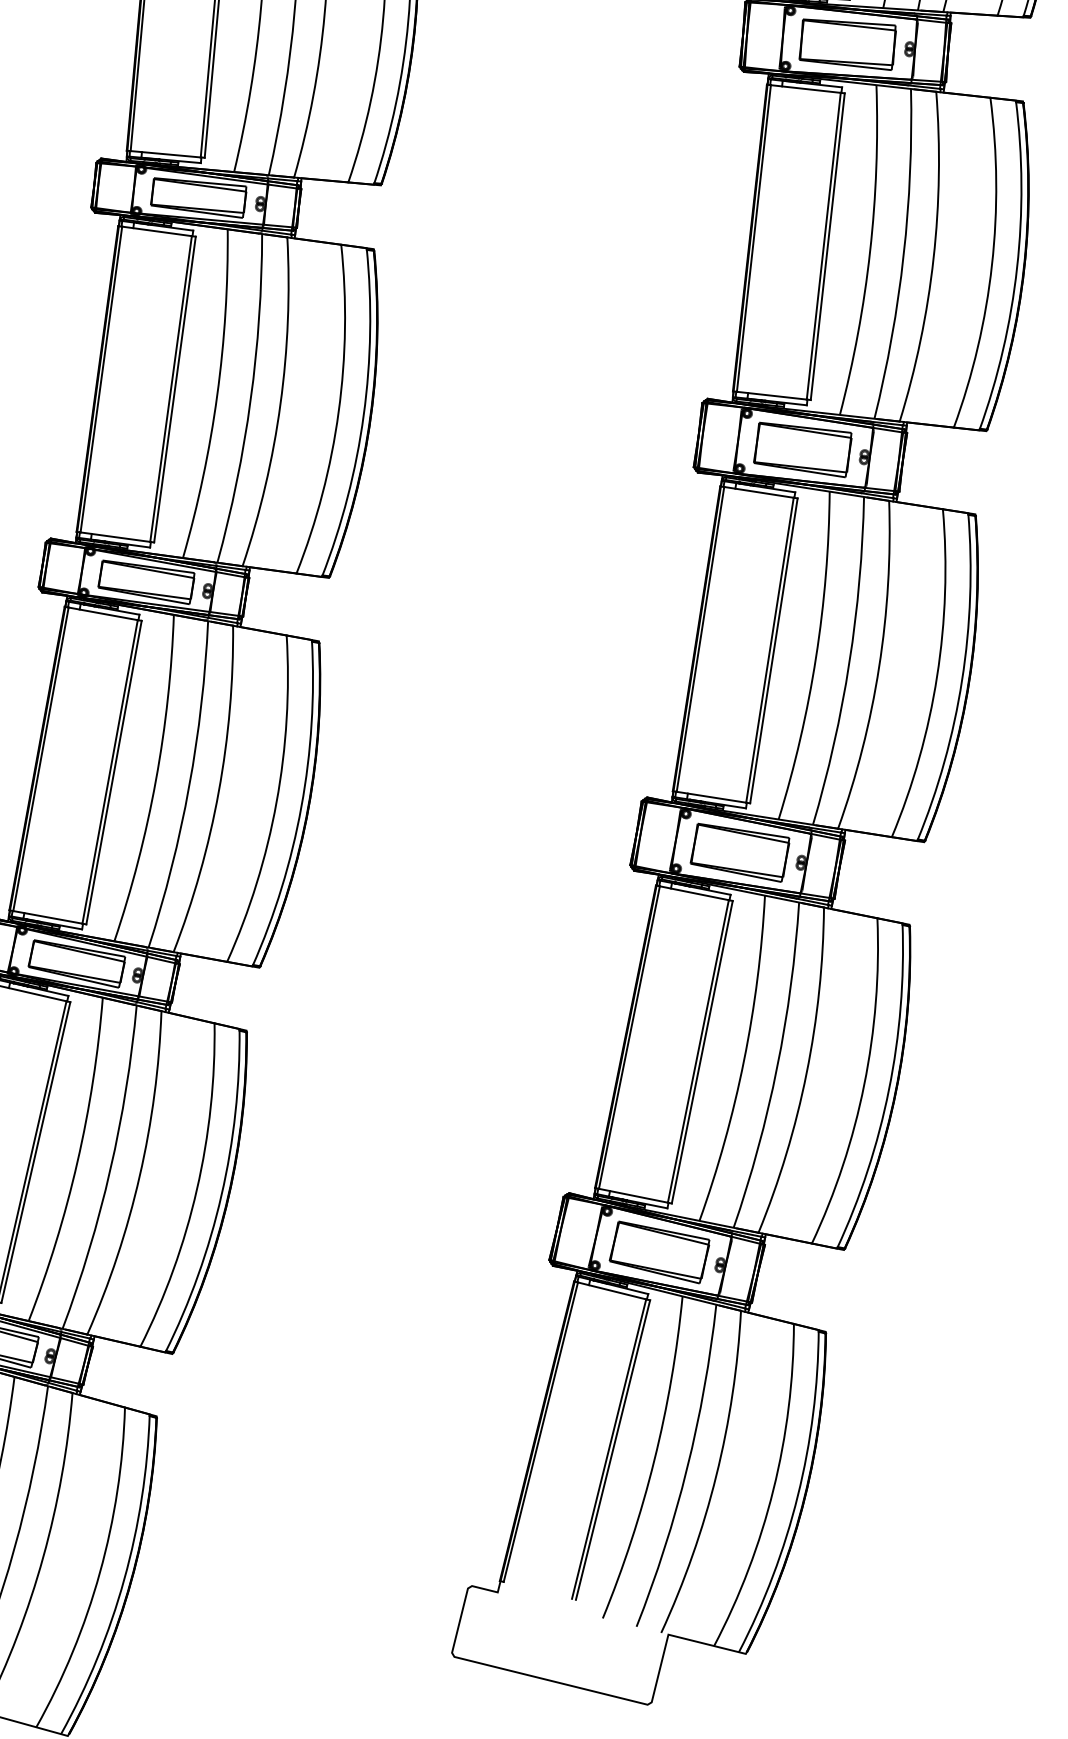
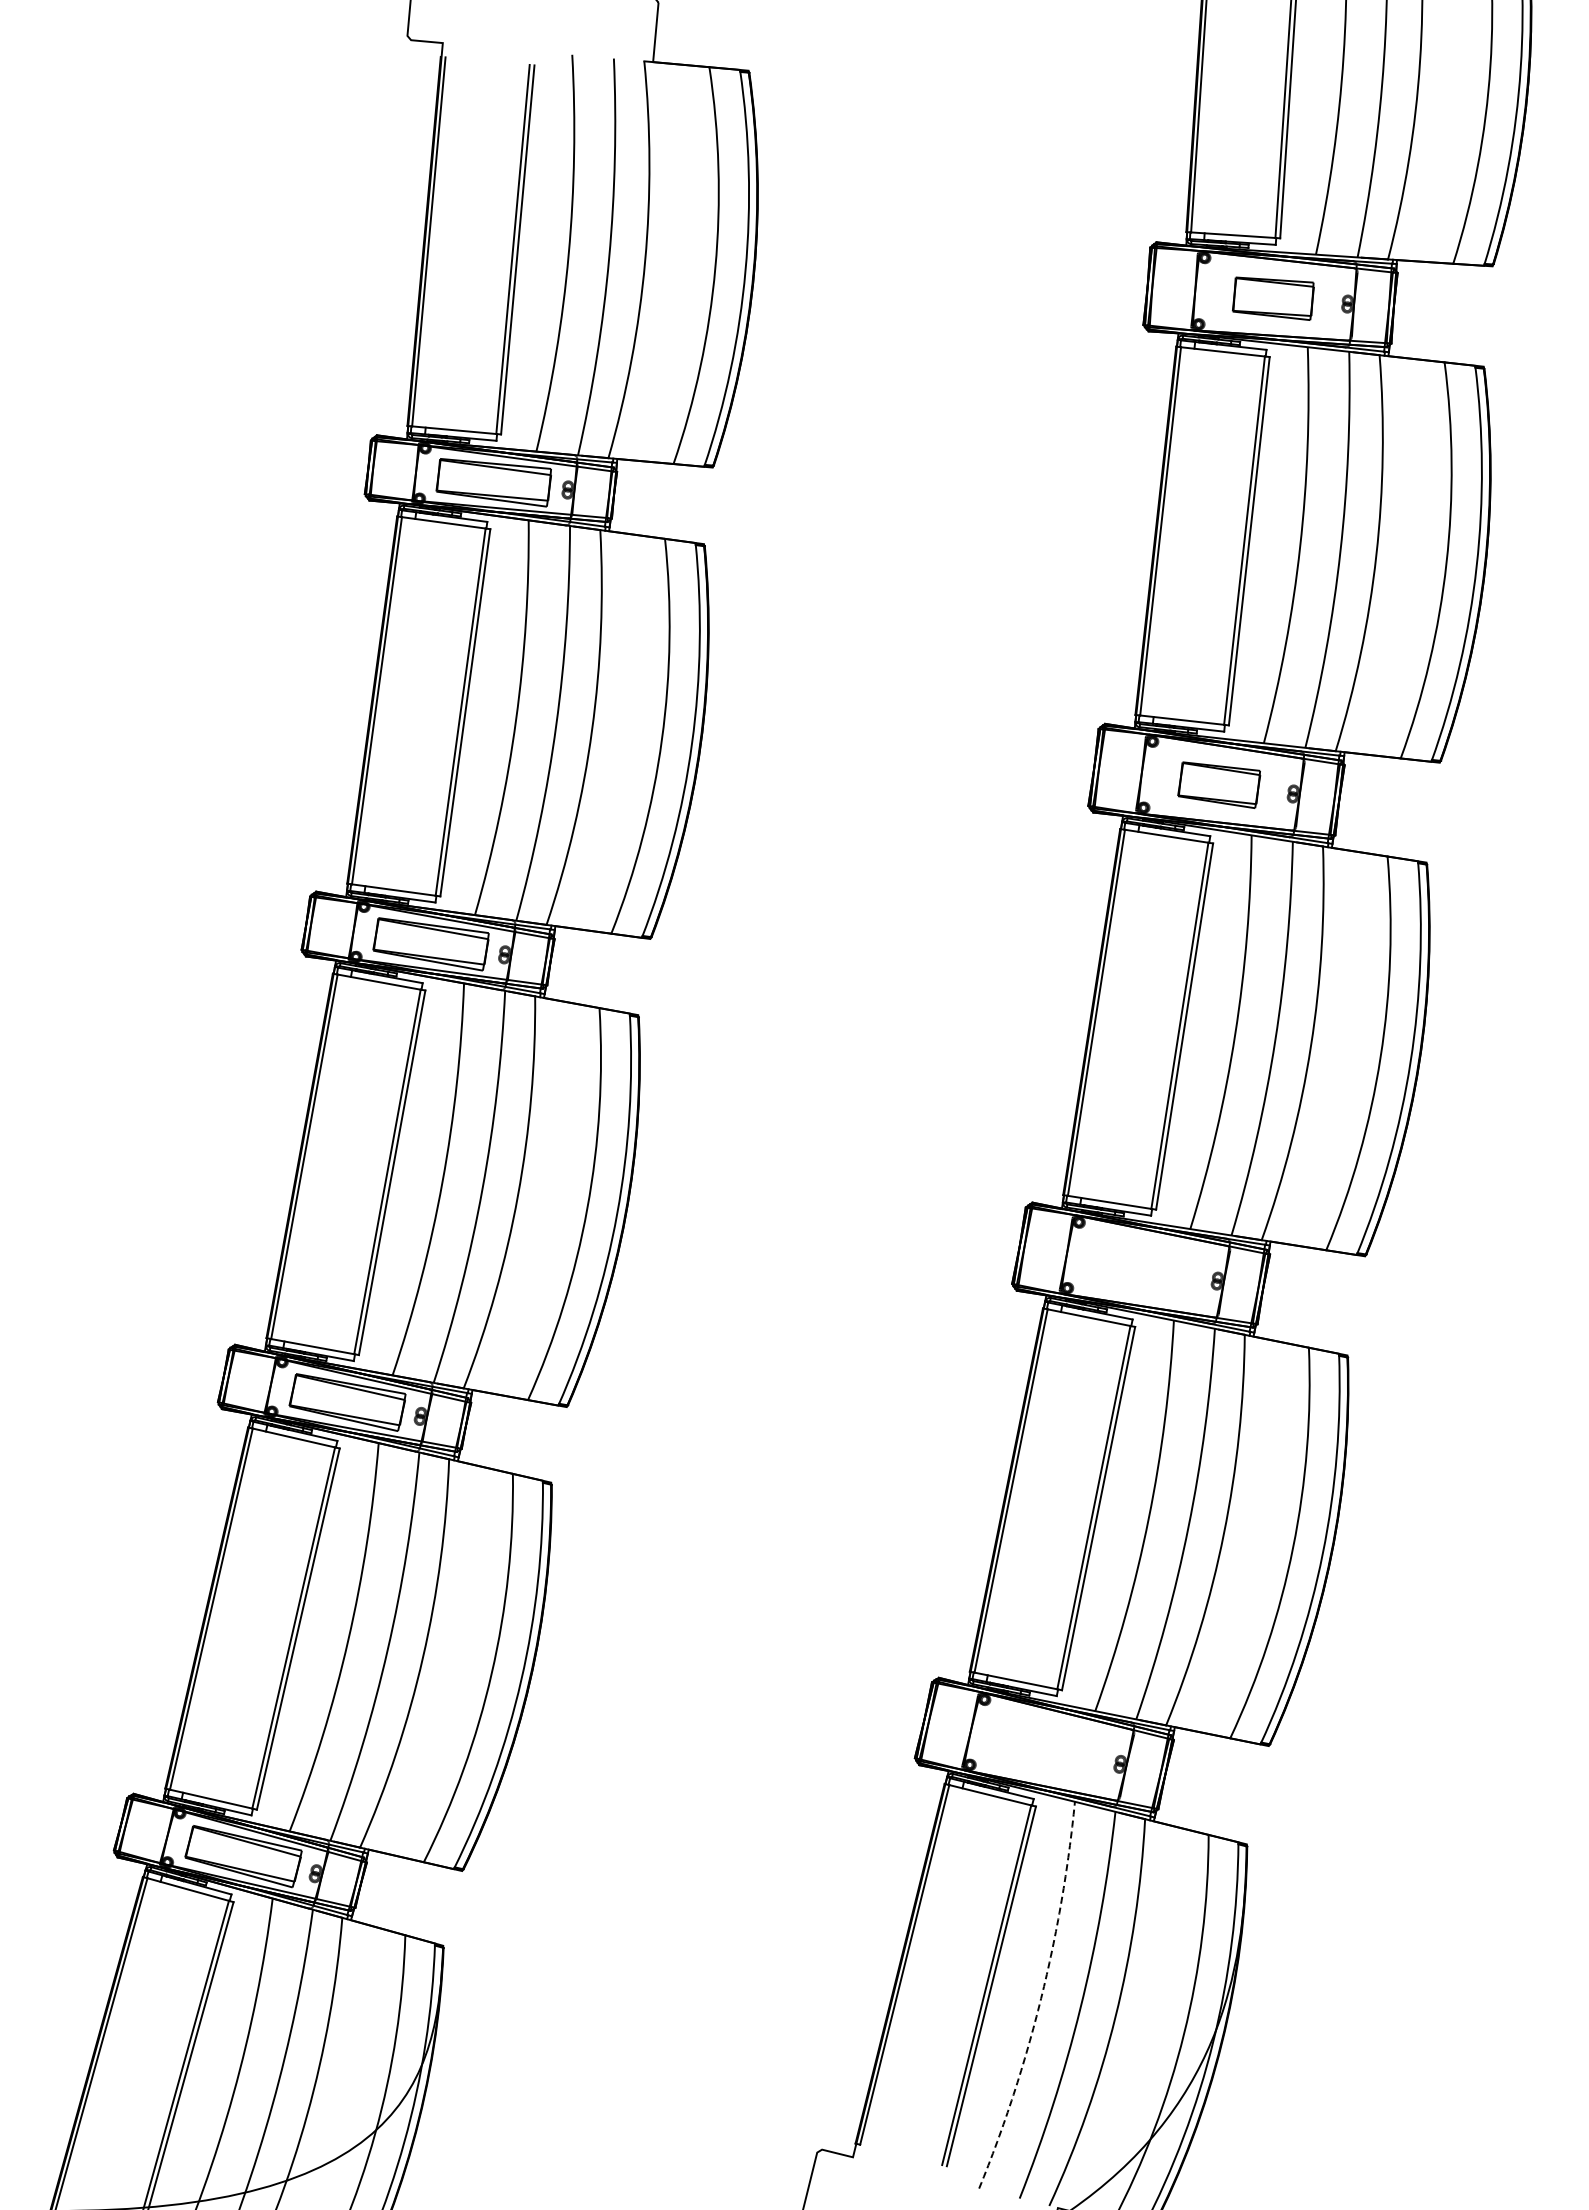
part: (847, 44) -> (1273, 298), size x0.7
part: (802, 449) -> (1218, 784), size x0.7
part: (739, 852) -> (1143, 1268), removed
part: (659, 1252) -> (1047, 1748), removed
arc: (654, 1460) -> (1041, 1998), solid -> dashed

